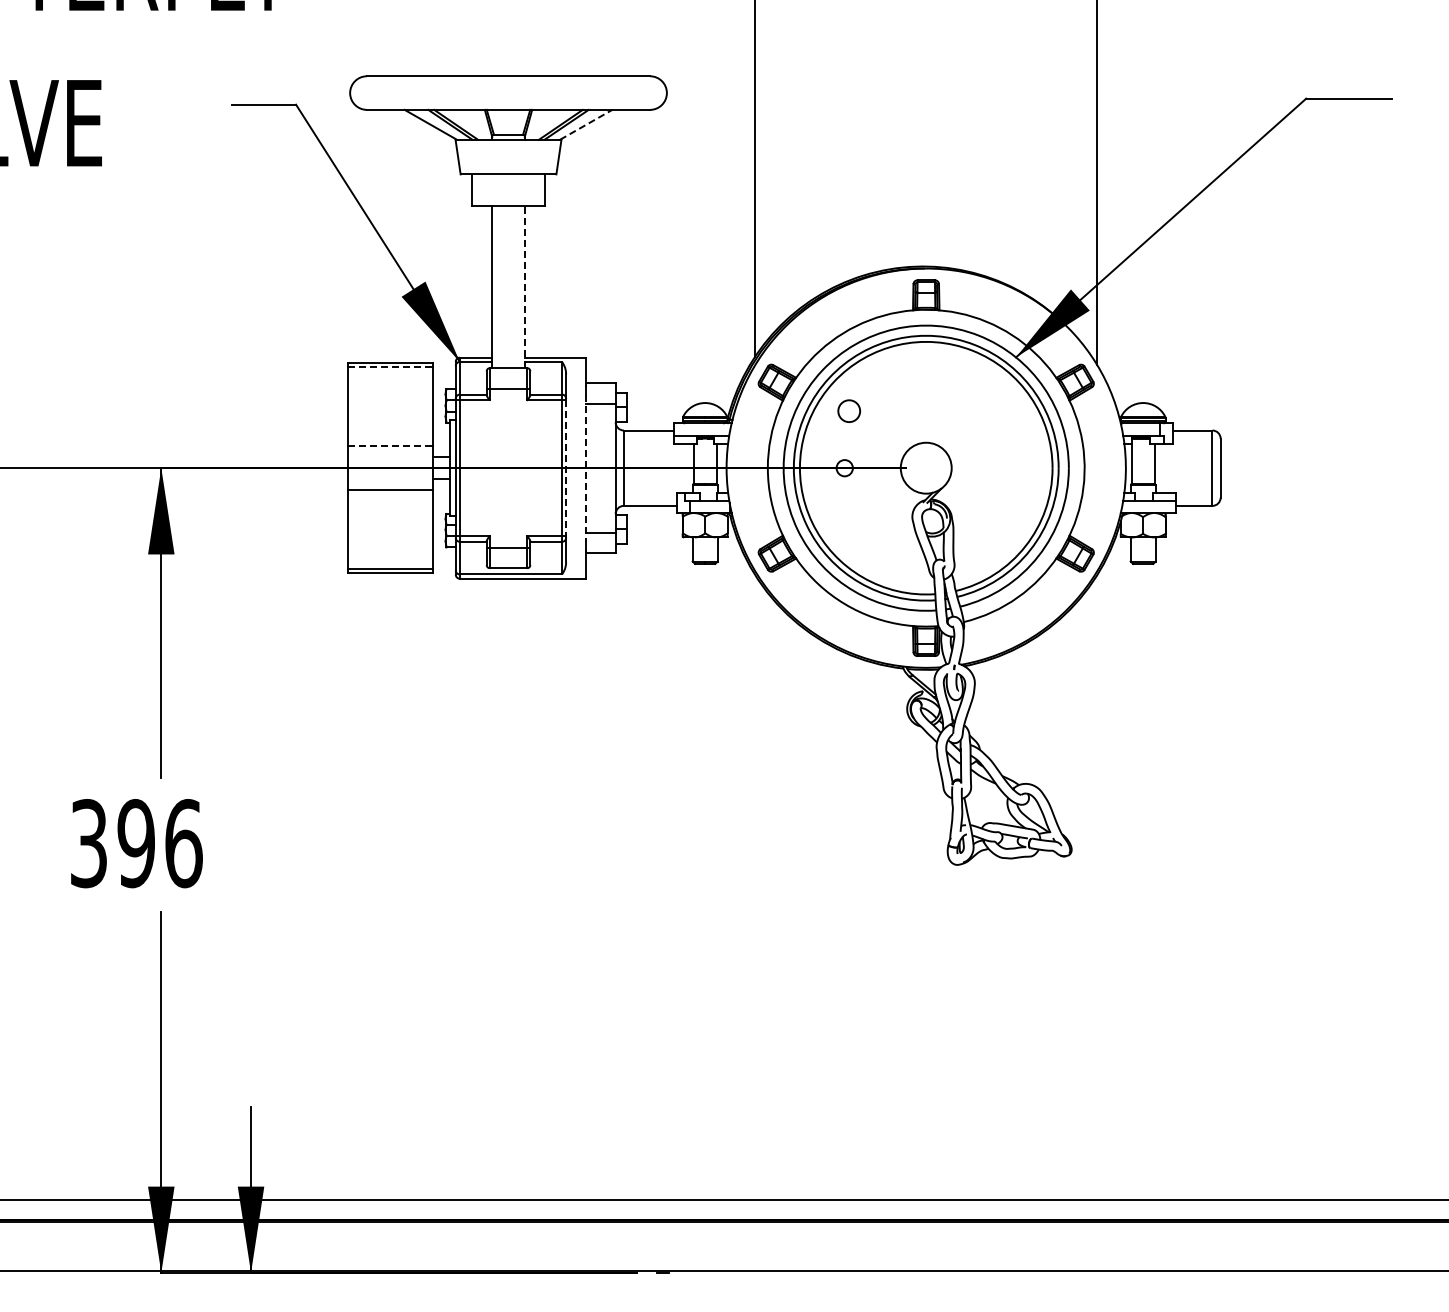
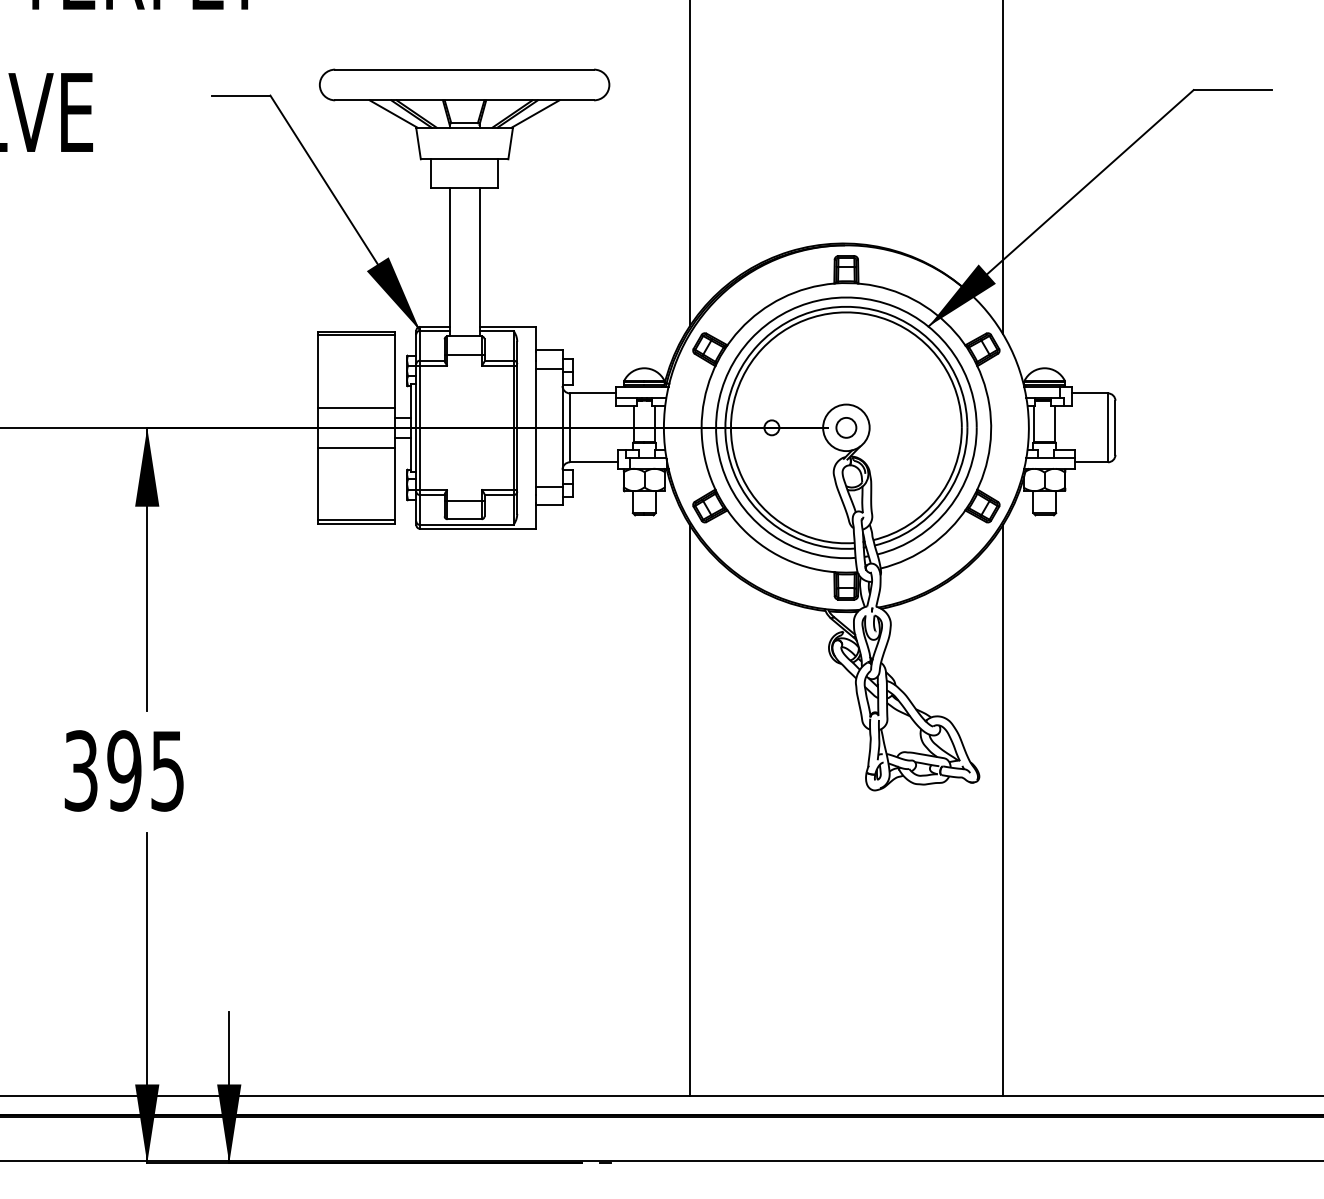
line: (586, 124) -> (535, 113), dashed -> solid
line: (524, 286) -> (479, 261), dashed -> solid
line: (390, 367) -> (356, 335), dashed -> solid
circle: (849, 410) -> (846, 427), moved
line: (390, 446) -> (356, 408), dashed -> solid
line: (566, 468) -> (517, 428), dashed -> solid
line: (586, 468) -> (535, 428), dashed -> solid
text: (183, 843) -> (167, 770), 396 -> 395
line: (755, 886) -> (690, 810), added
line: (1097, 886) -> (1002, 810), added

